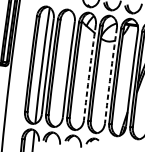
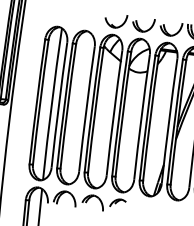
arc: (89, 72) -> (114, 113), dashed -> solid
arc: (110, 75) -> (141, 117), dashed -> solid

